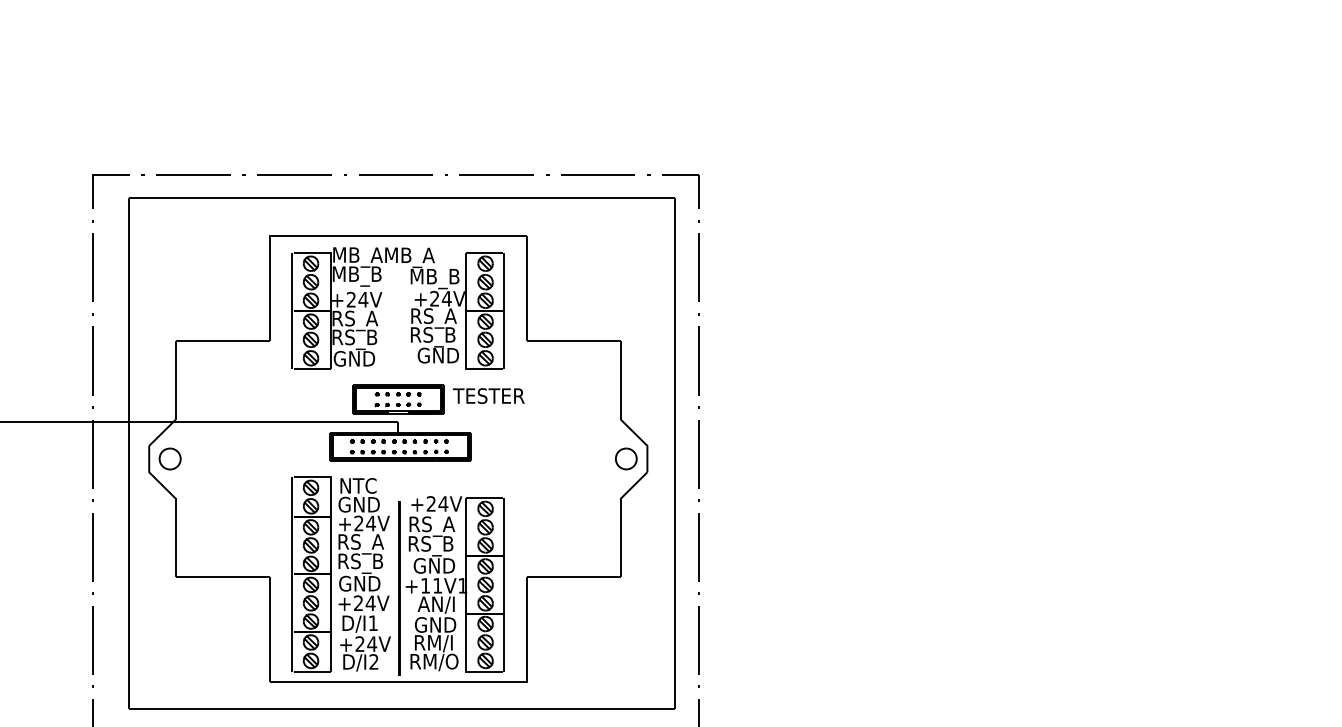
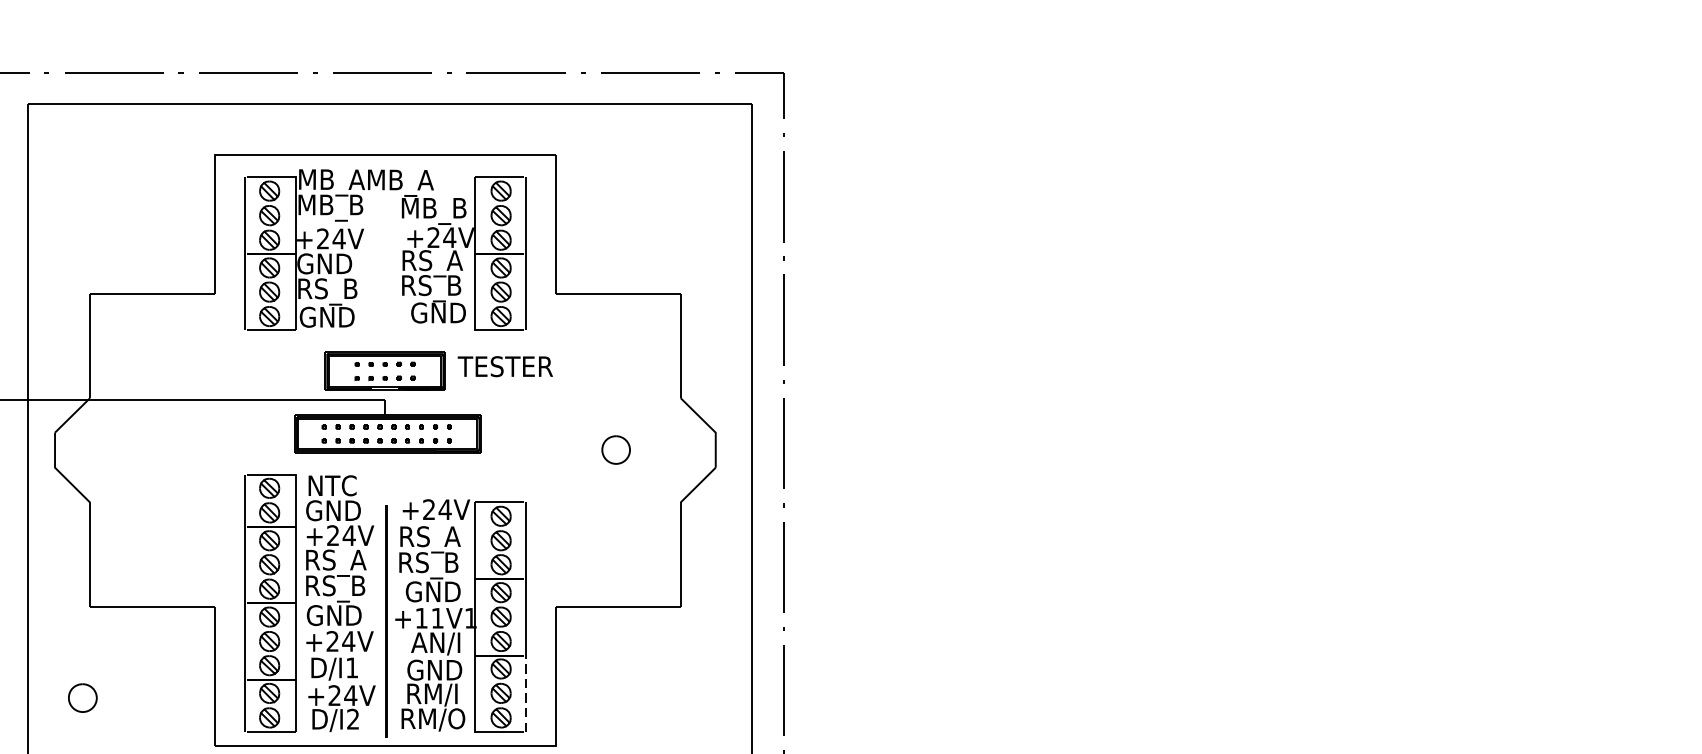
text: (355, 320) -> (328, 266), RS_A -> GND
part: (169, 458) -> (81, 697), moved
part: (626, 458) -> (616, 449), moved
line: (504, 642) -> (526, 693), solid -> dashed

